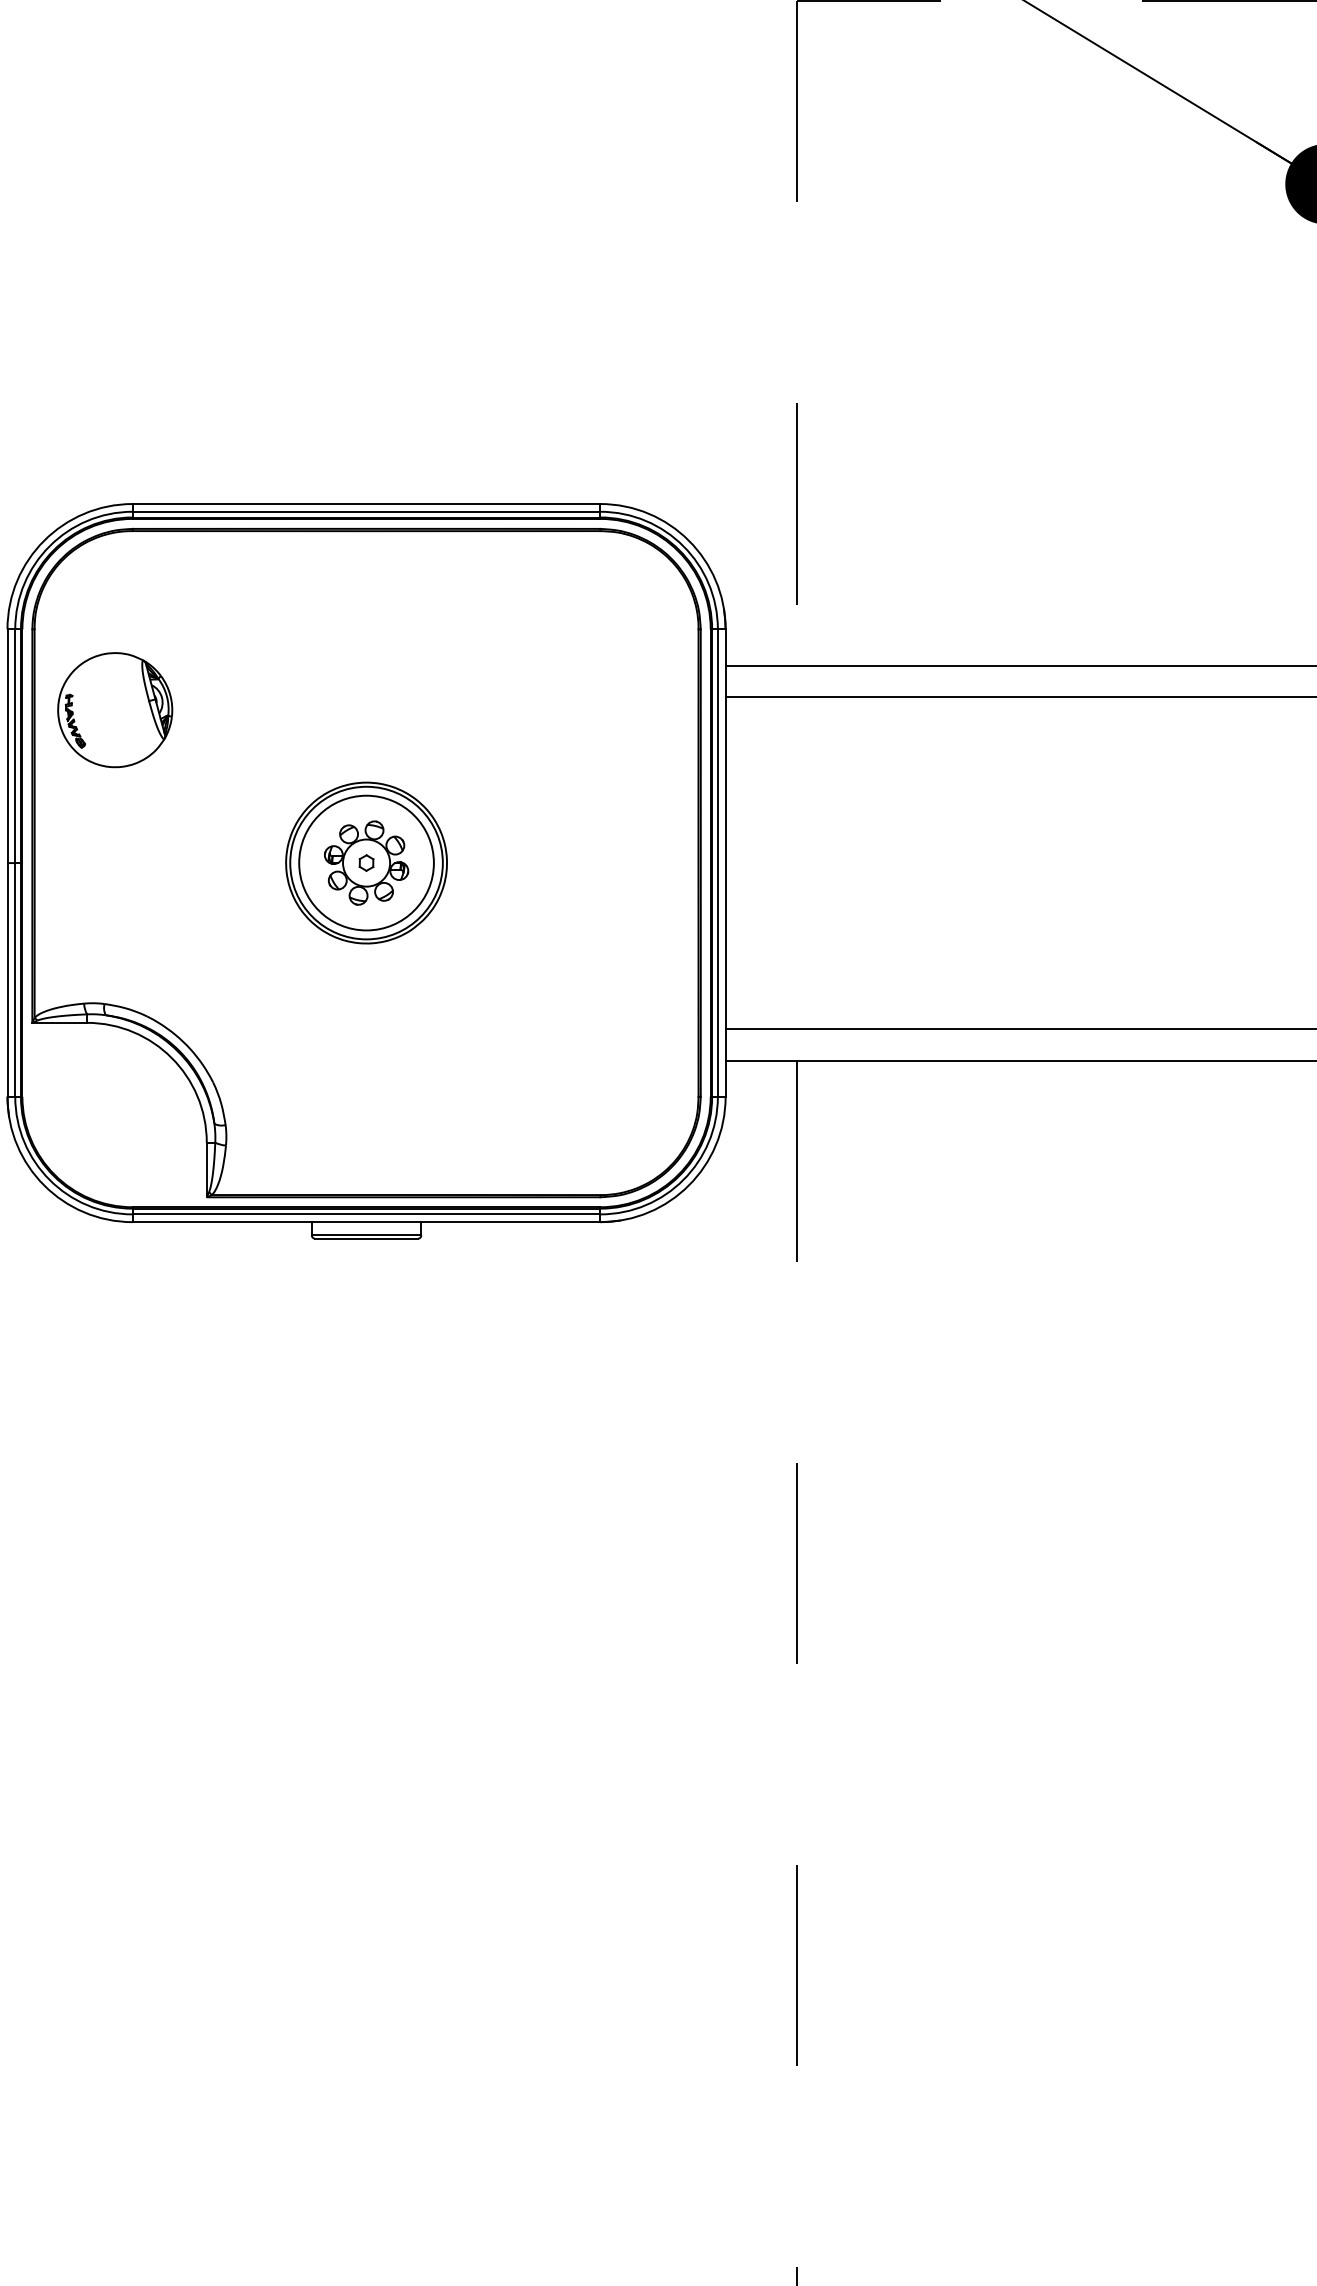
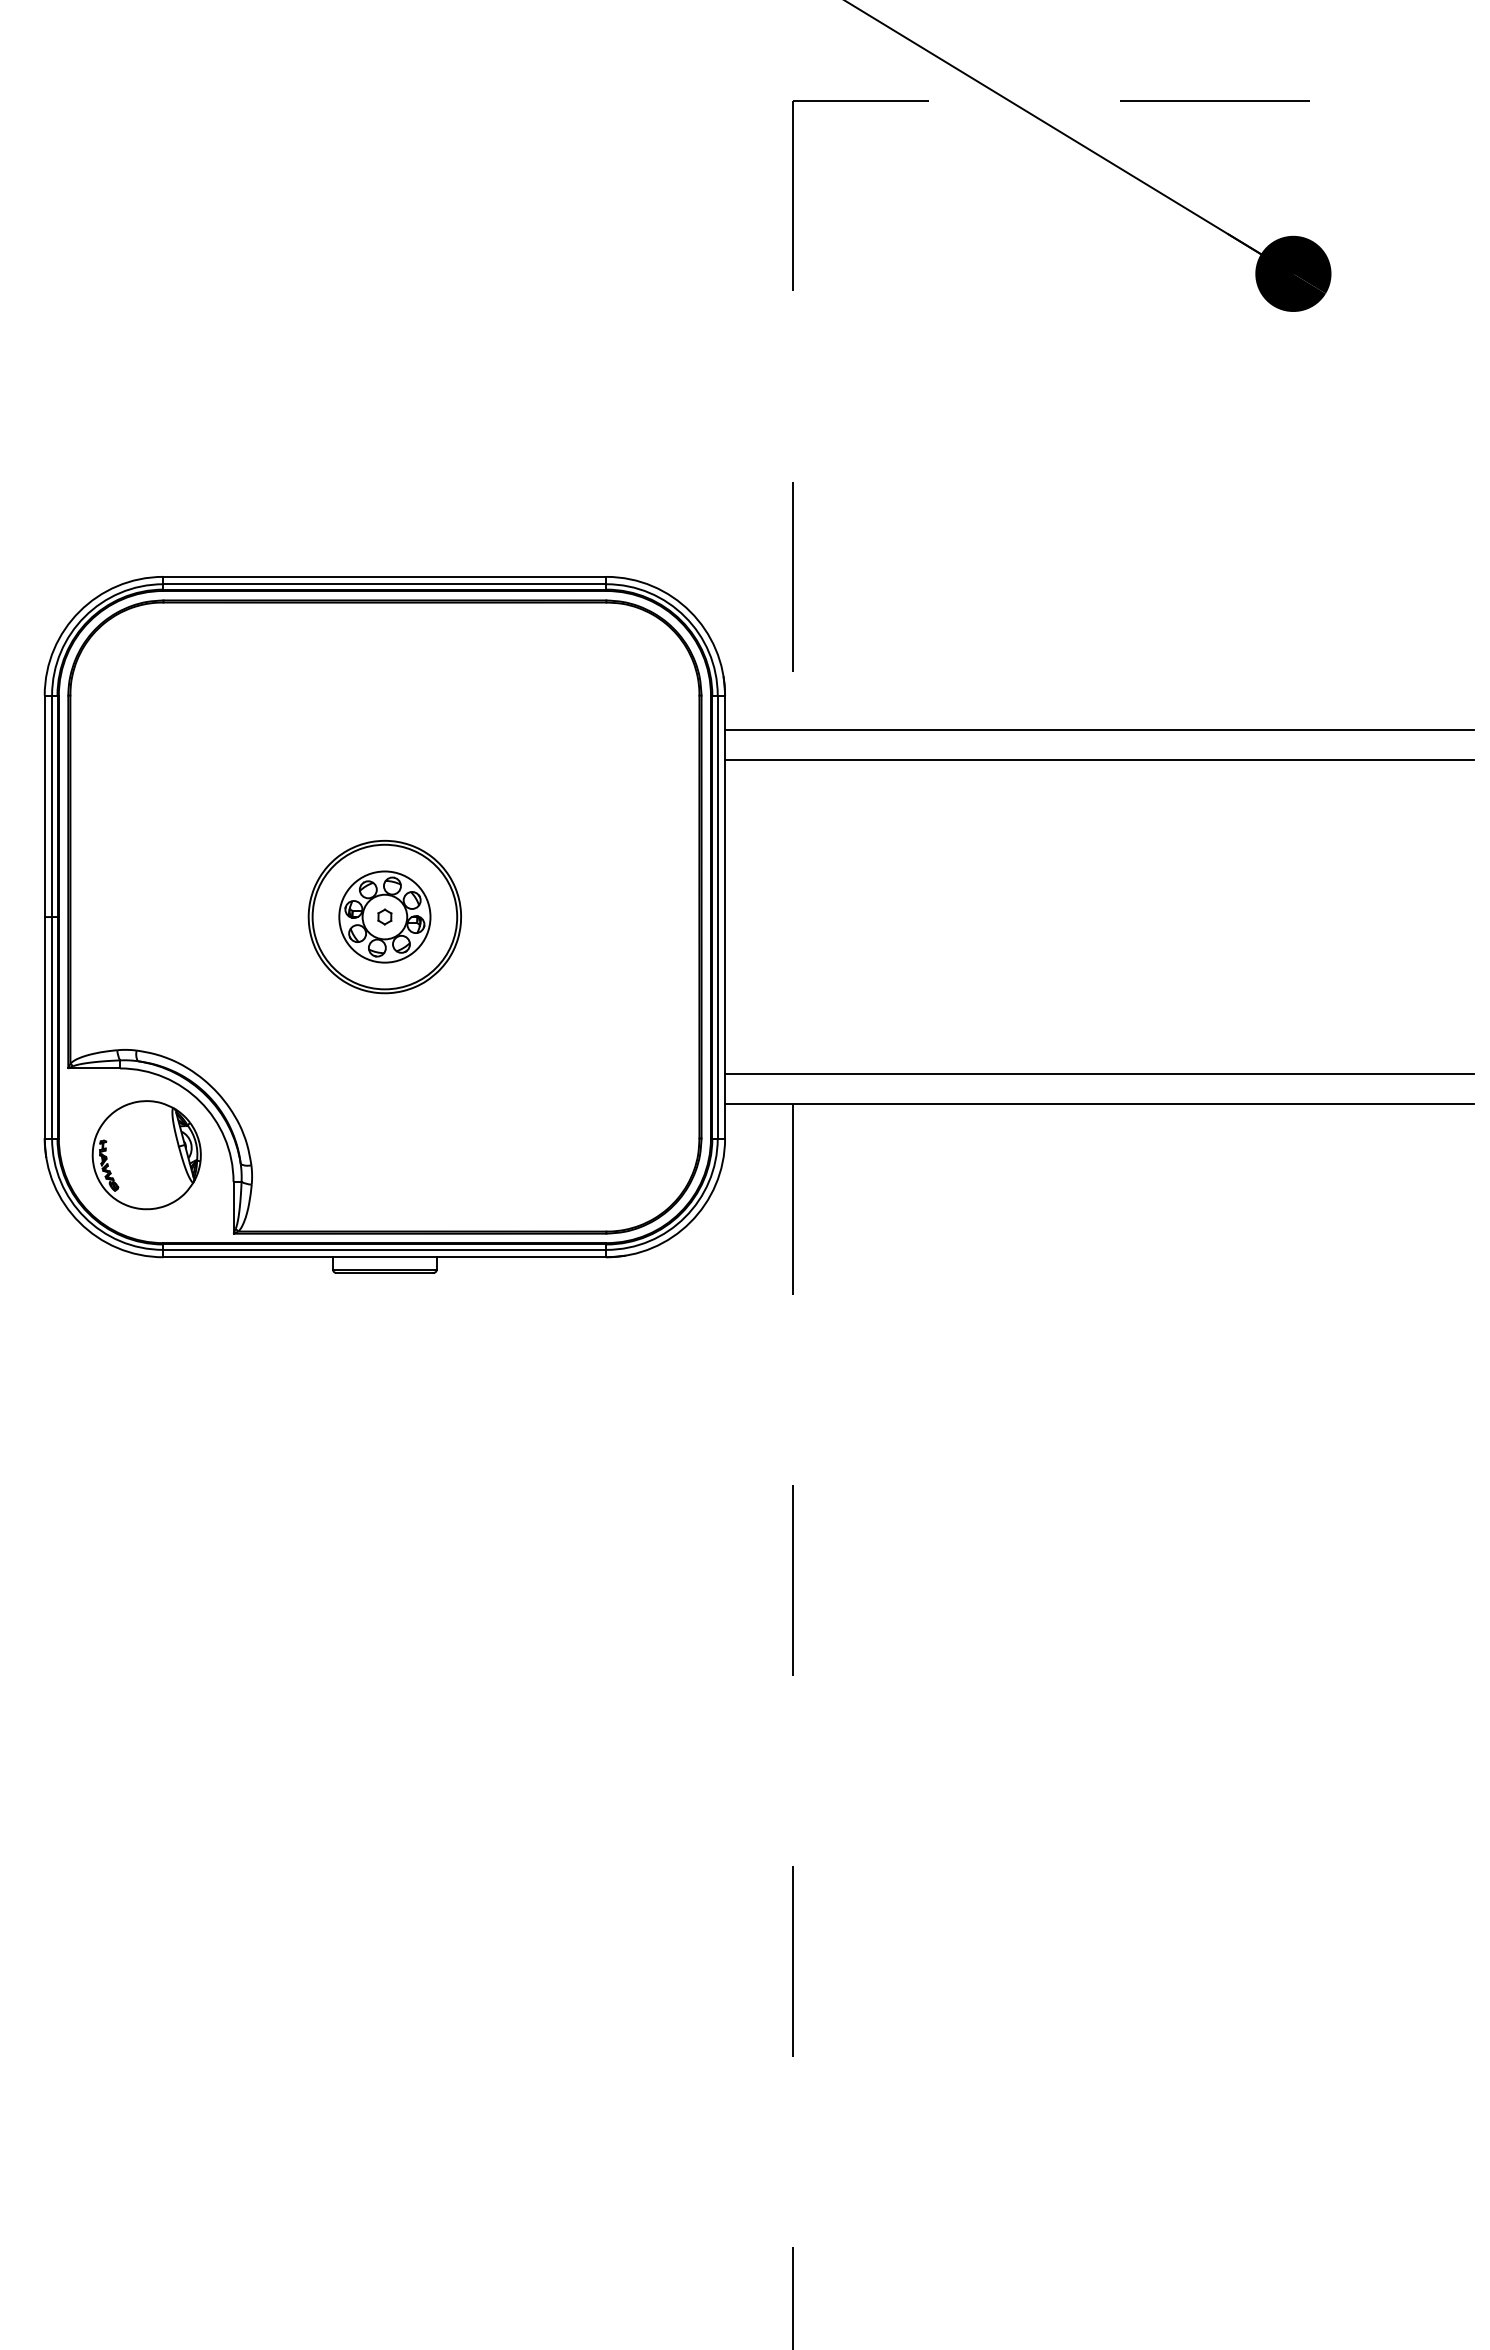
part: (114, 710) -> (146, 1155), moved
circle: (366, 862) -> (384, 916), size x0.71

